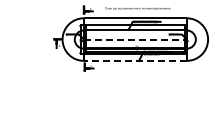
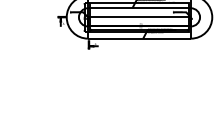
line: (135, 39) -> (139, 17), dashed -> solid
line: (134, 60) -> (138, 38), dashed -> solid

